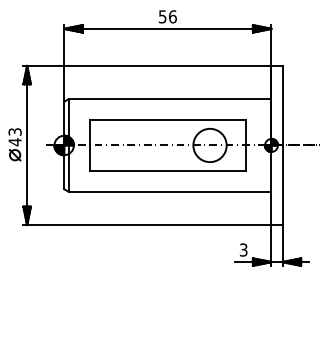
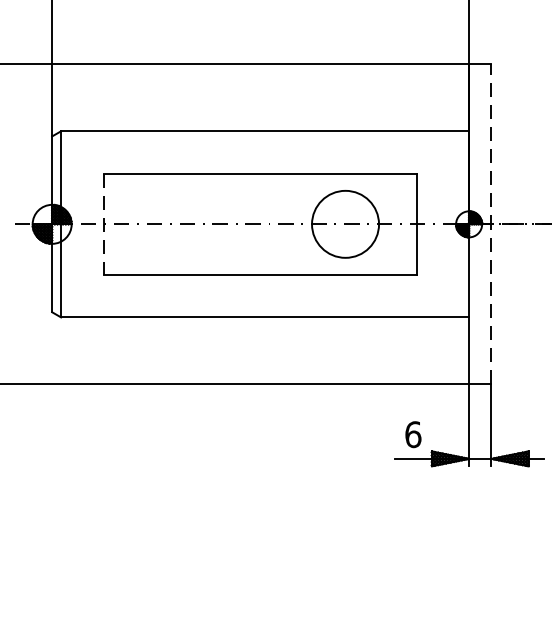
line: (90, 145) -> (105, 224), solid -> dashed
line: (282, 145) -> (491, 224), solid -> dashed
text: (243, 249) -> (412, 433), 3 -> 6

